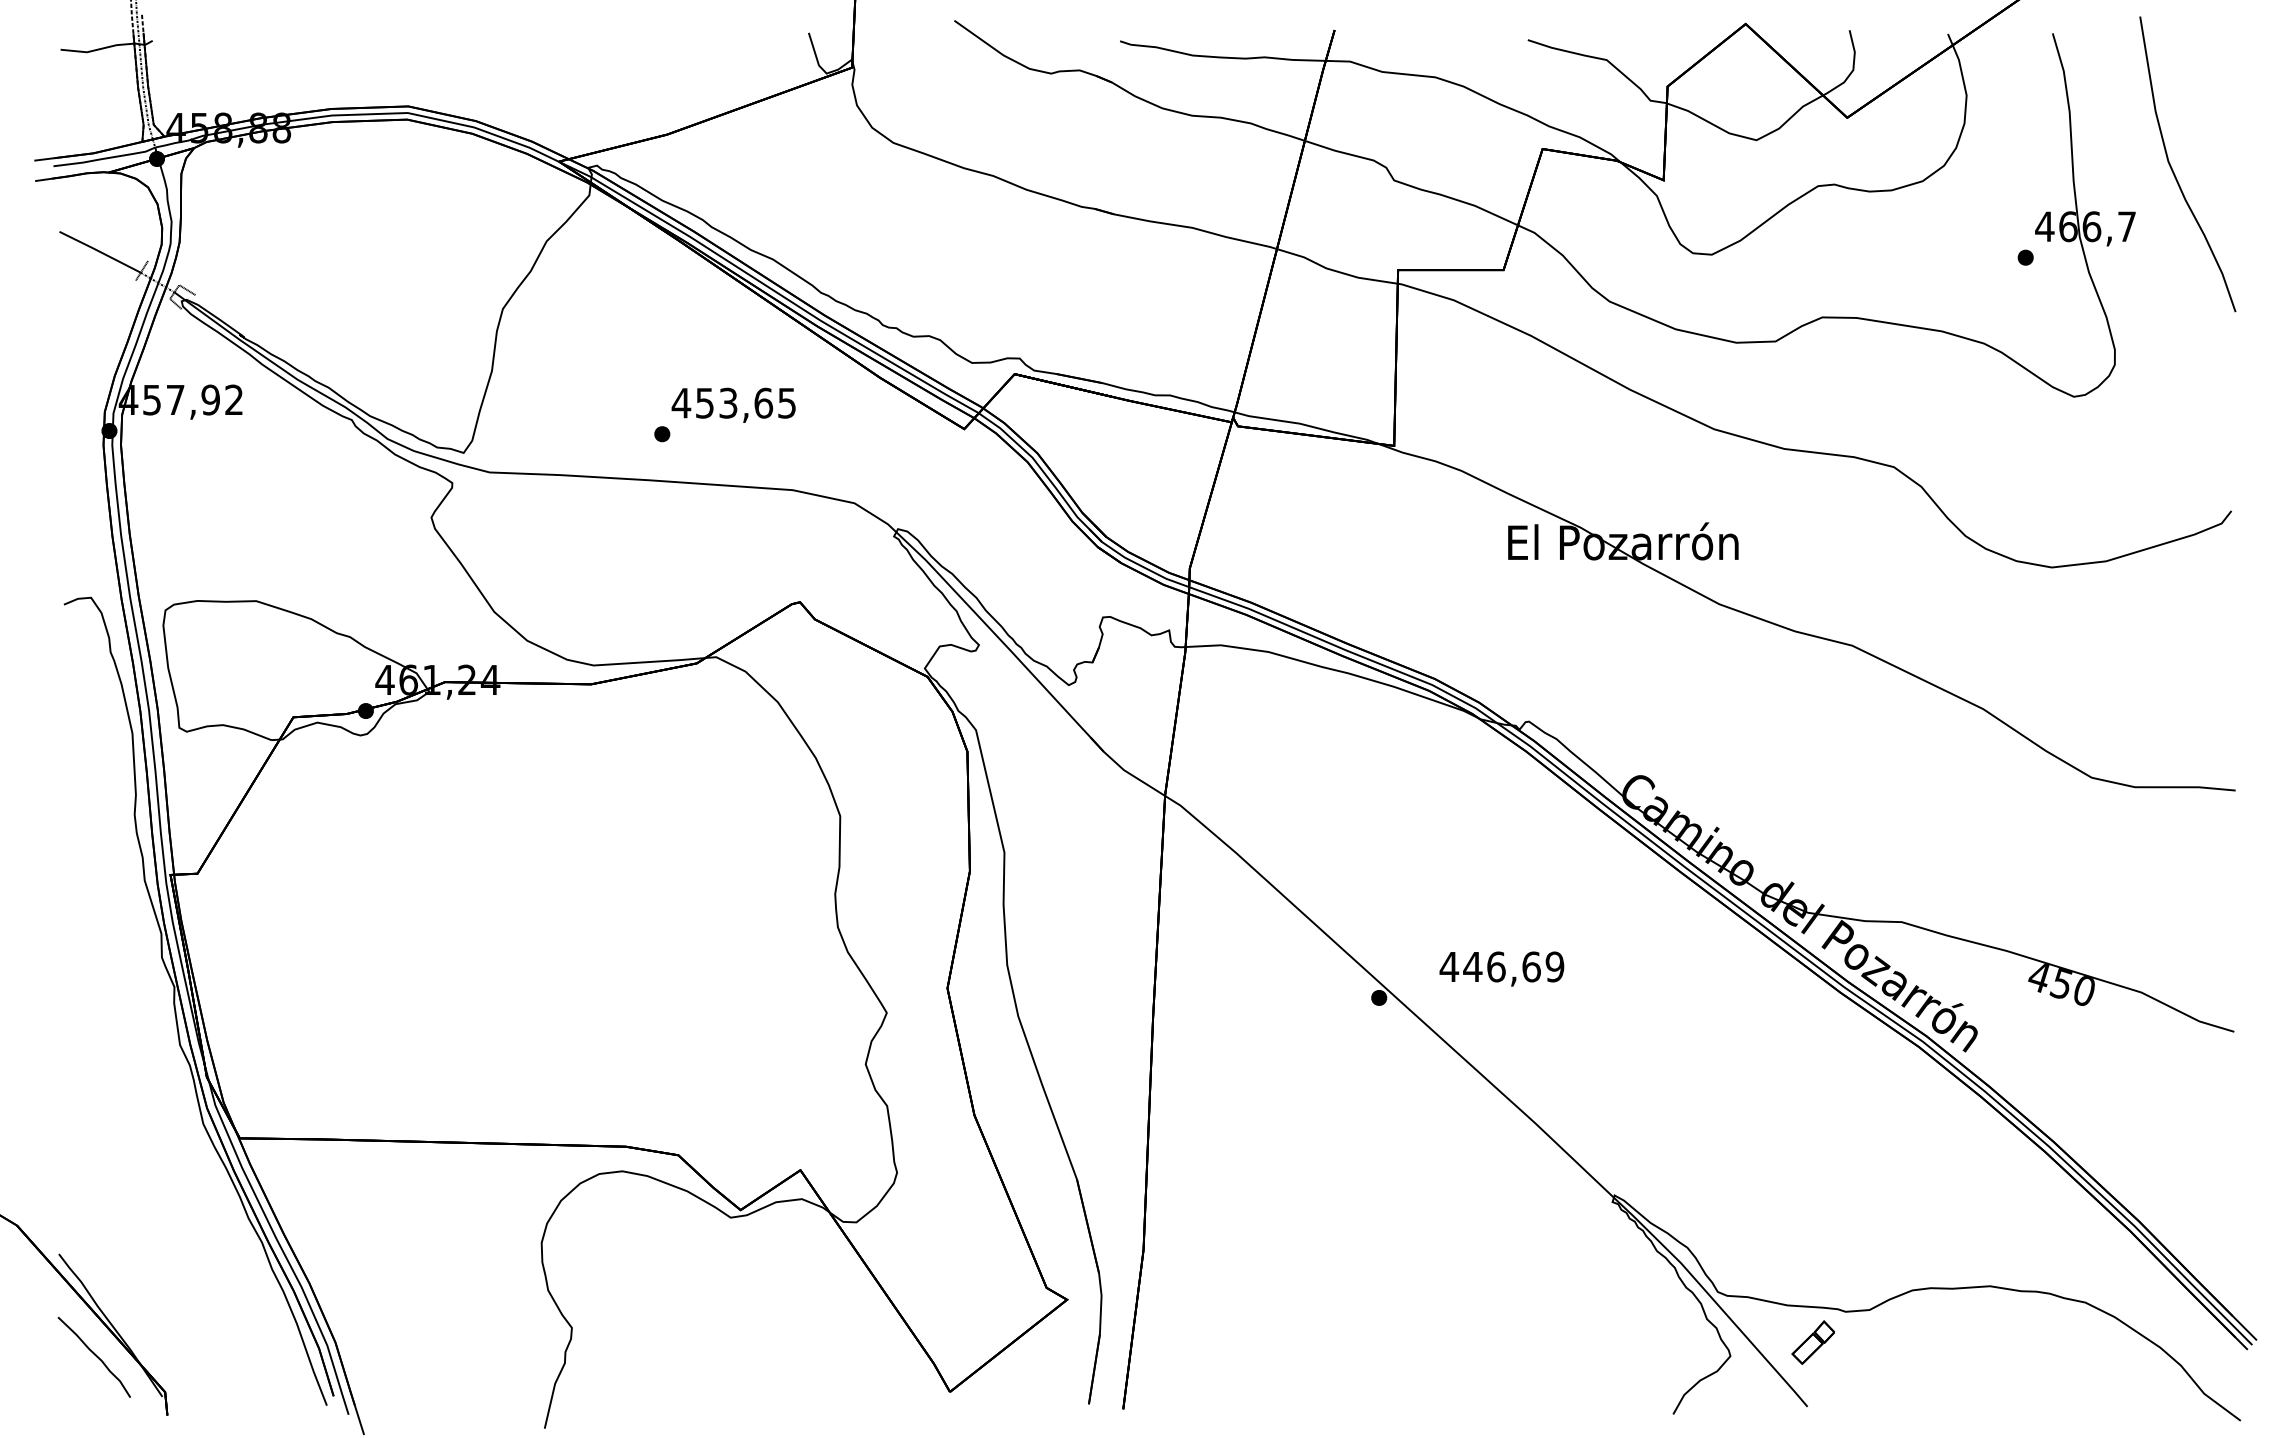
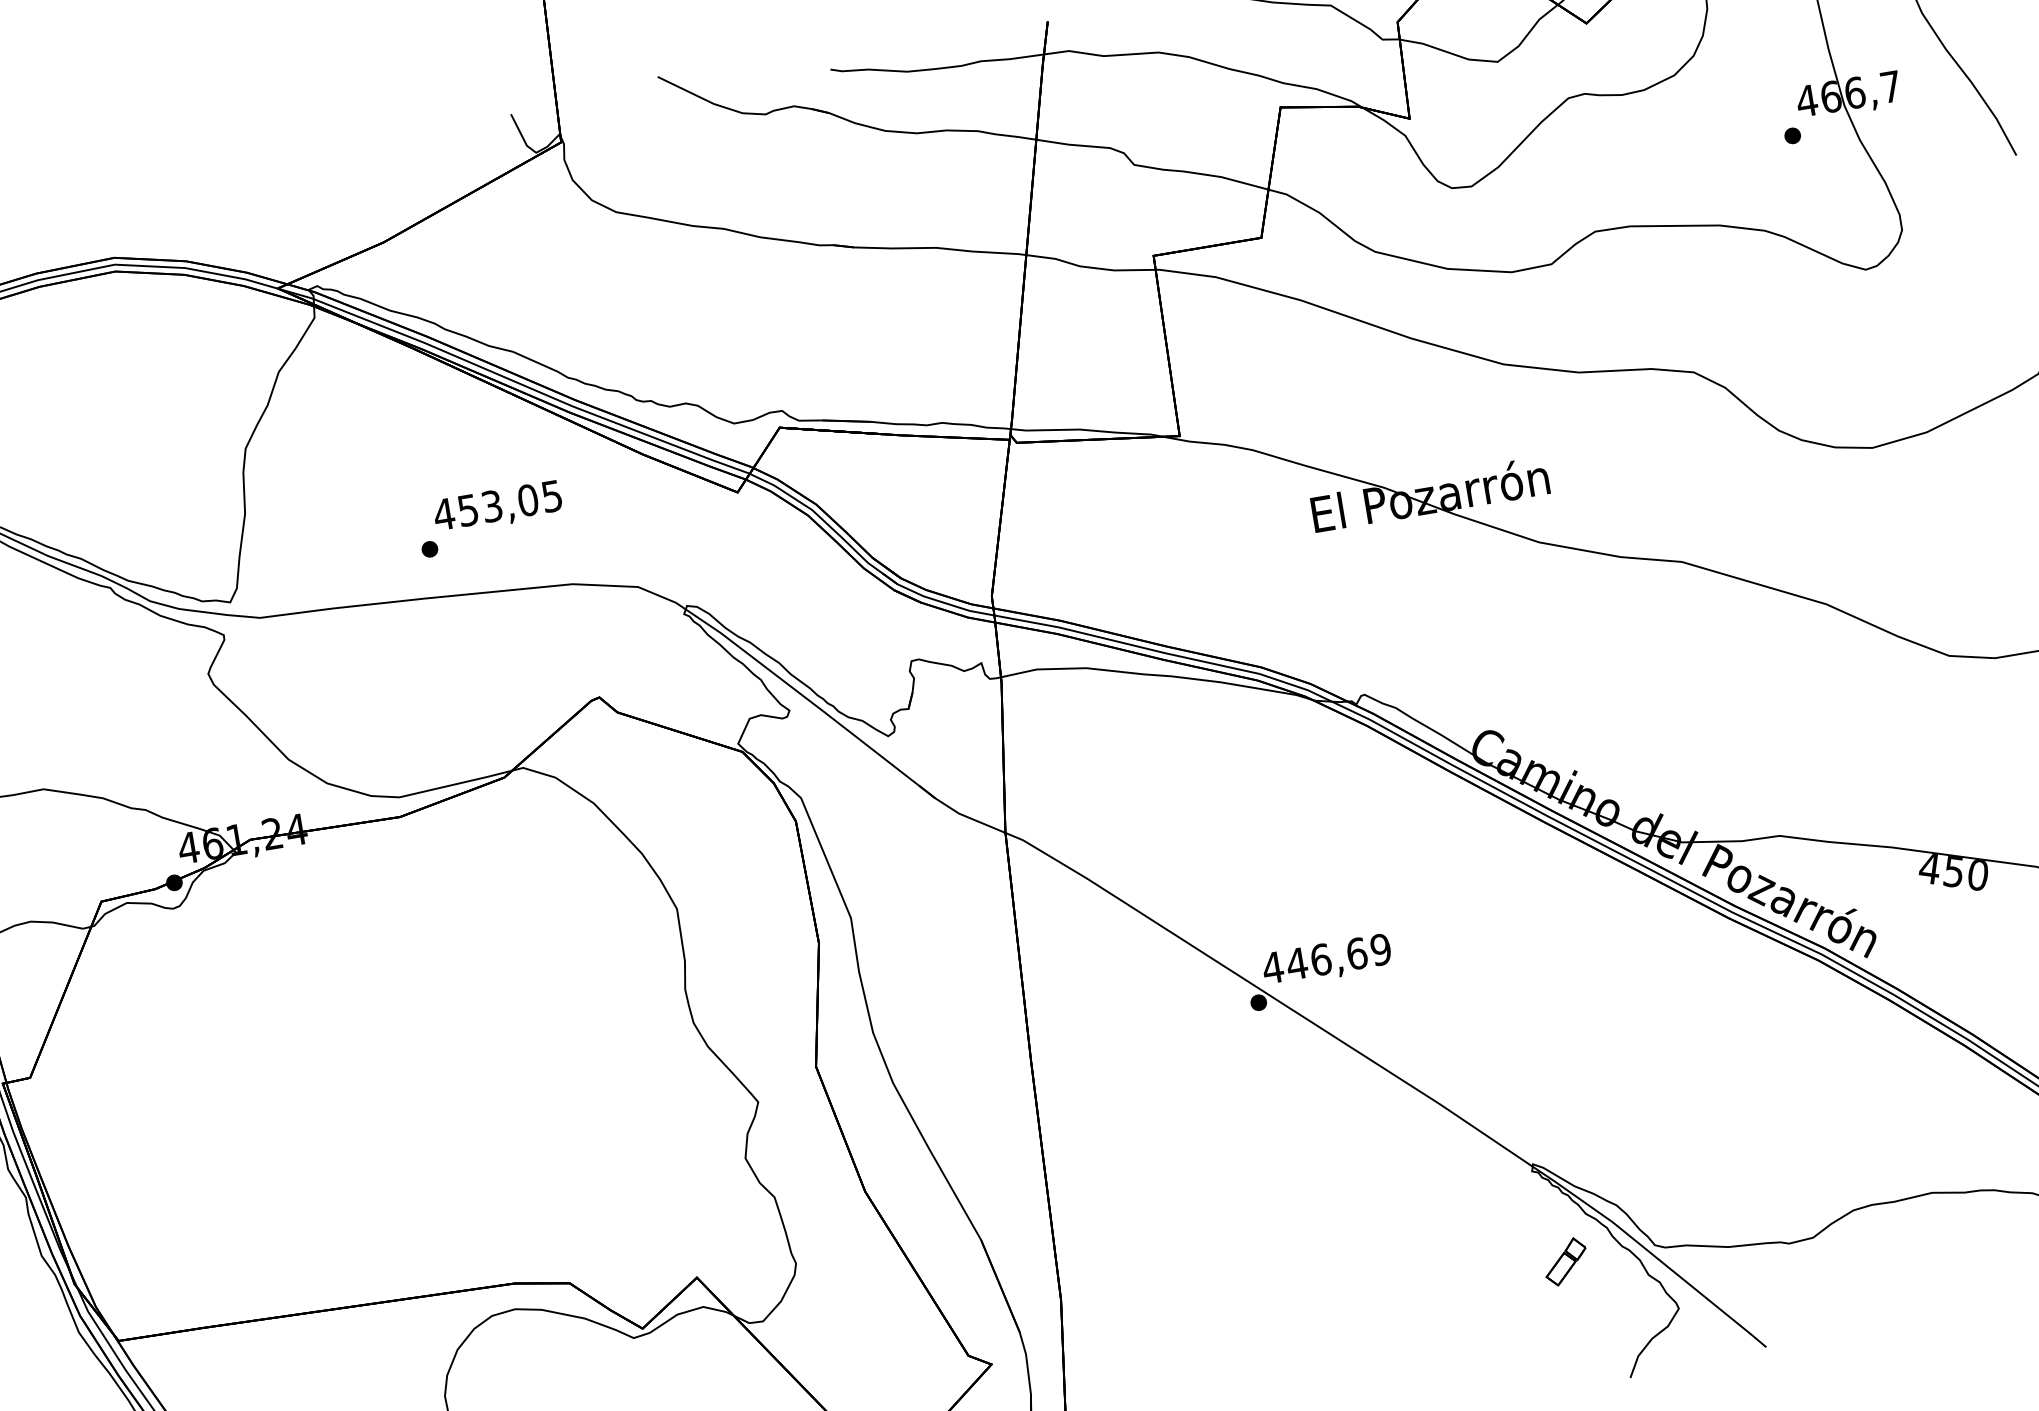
text: (763, 402) -> (527, 499), 453,65 -> 453,05
text: (1501, 968) -> (1326, 960), moved
part: (1812, 1342) -> (1565, 1261), moved

